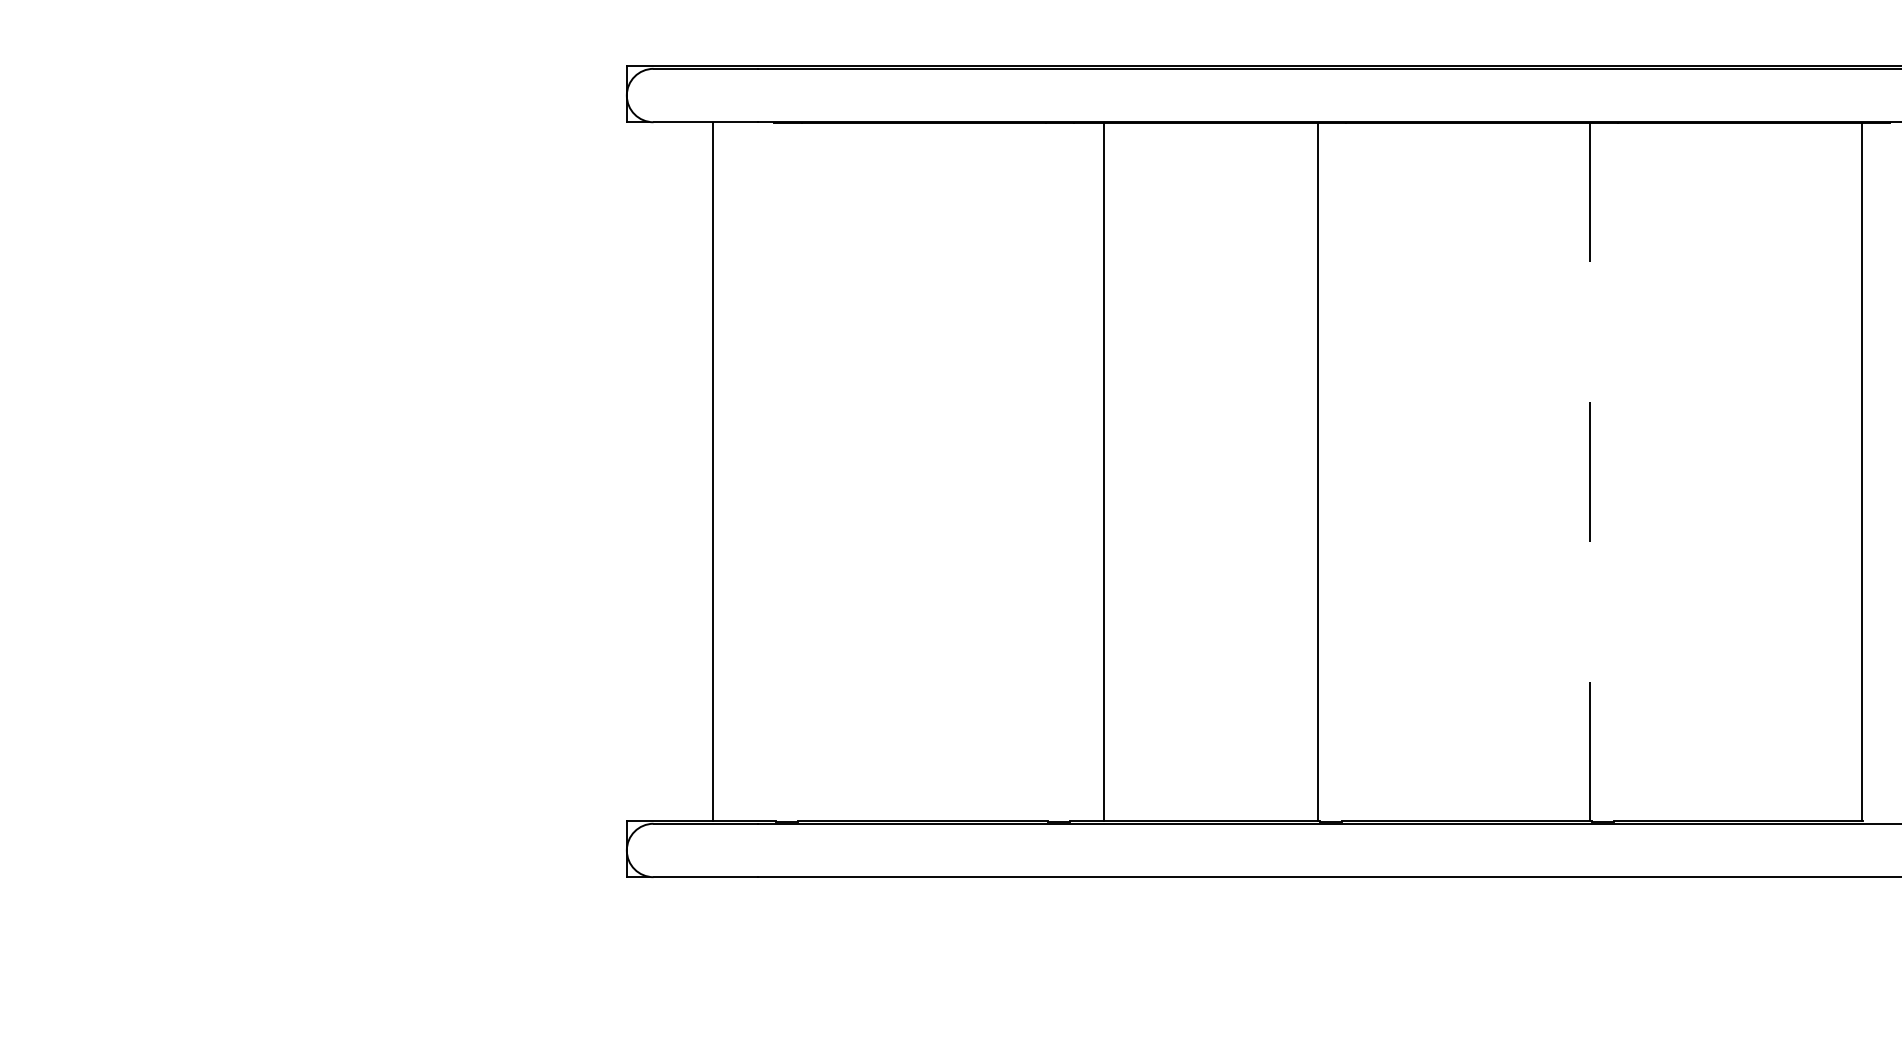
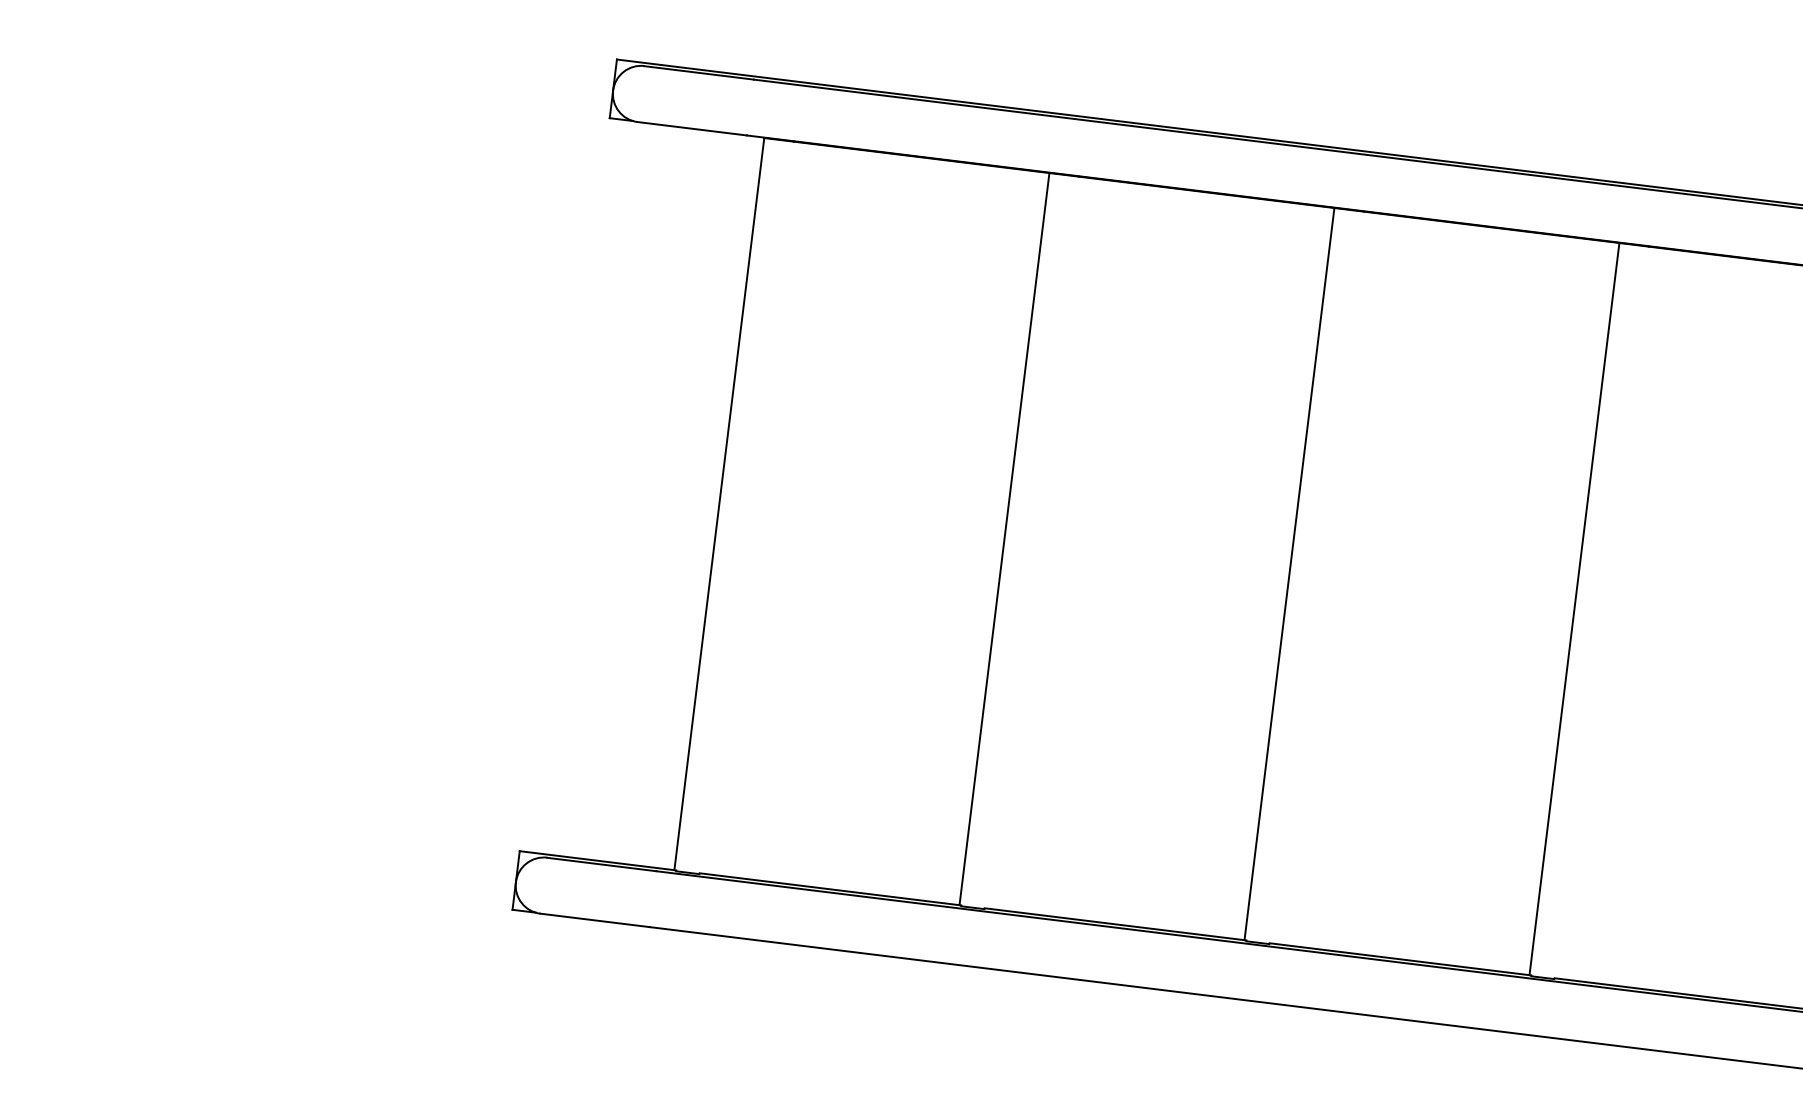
line: (713, 471) -> (719, 503), moved
line: (1104, 471) -> (1004, 538), moved
line: (1589, 472) -> (1574, 609), dashed -> solid

